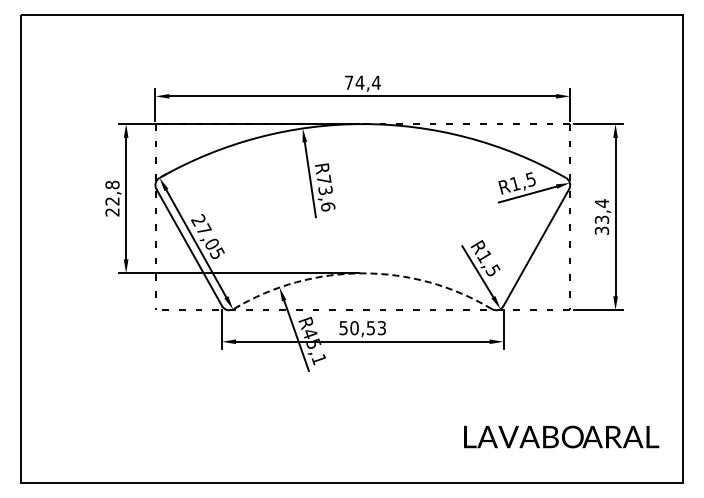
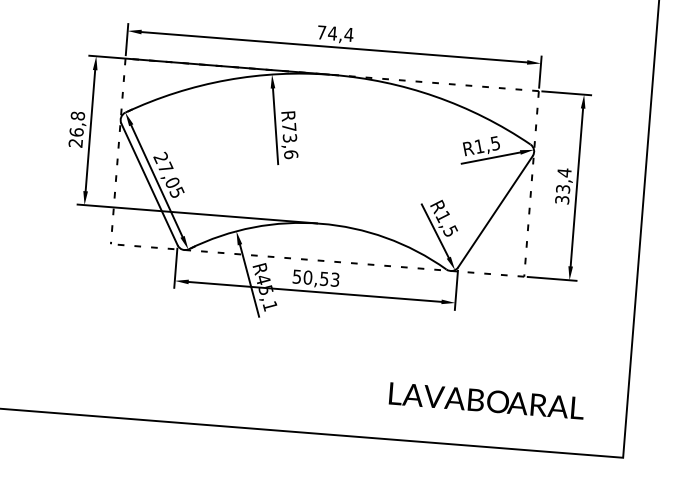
text: (112, 201) -> (76, 132), 22,8 -> 26,8
arc: (362, 273) -> (320, 223), dashed -> solid
text: (561, 436) -> (486, 400), moved

